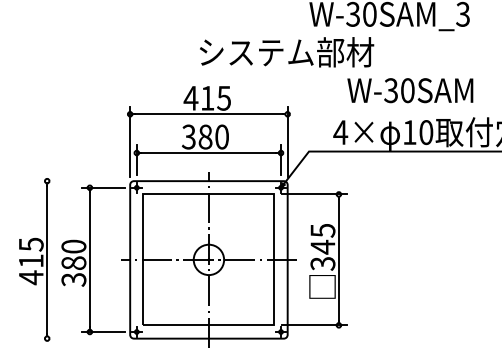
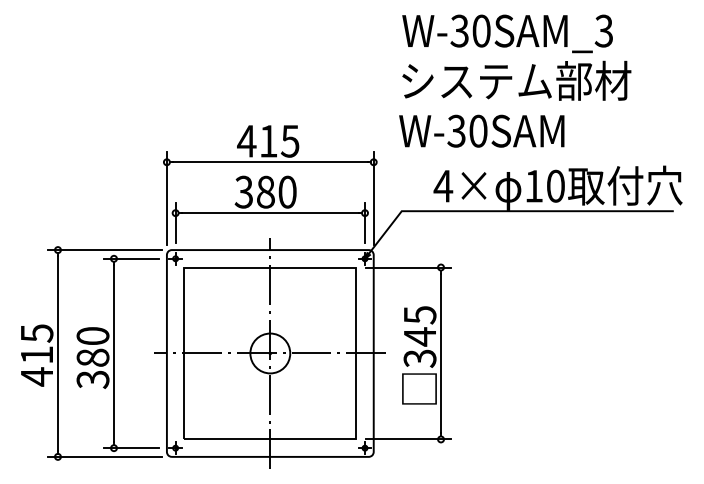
text: (286, 52) -> (516, 80), moved
text: (410, 90) -> (481, 130), moved
line: (82, 181) -> (104, 250), added
line: (82, 338) -> (104, 456), added

